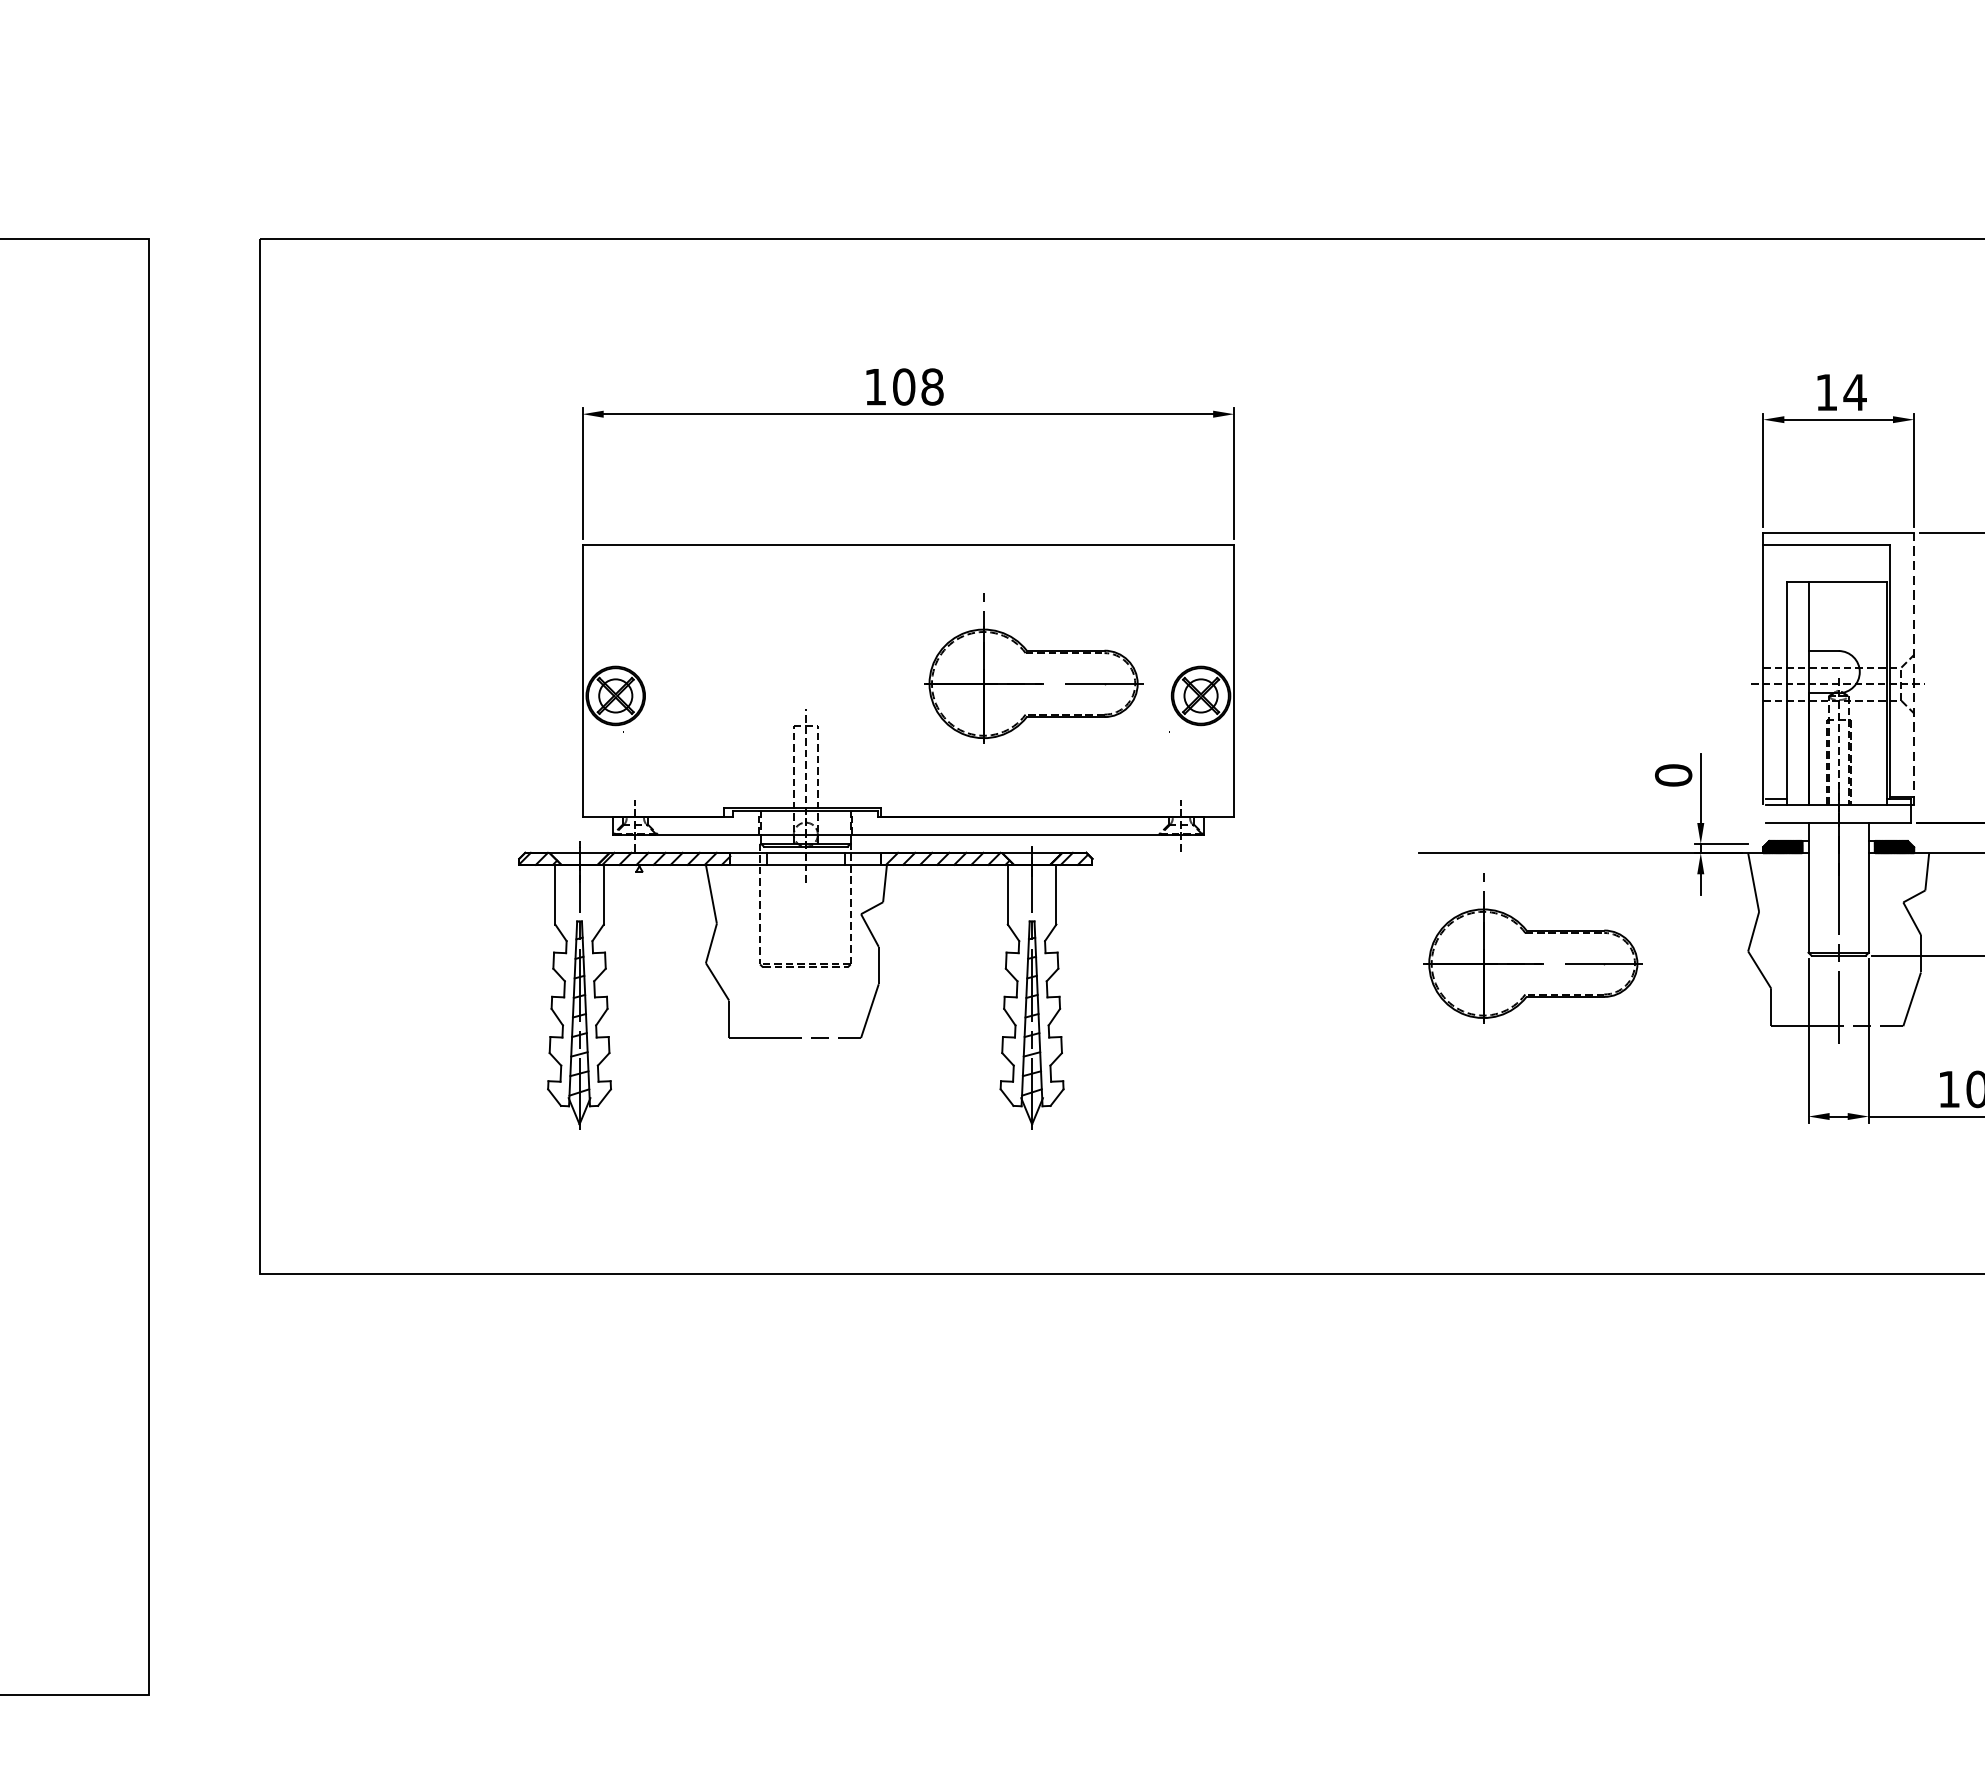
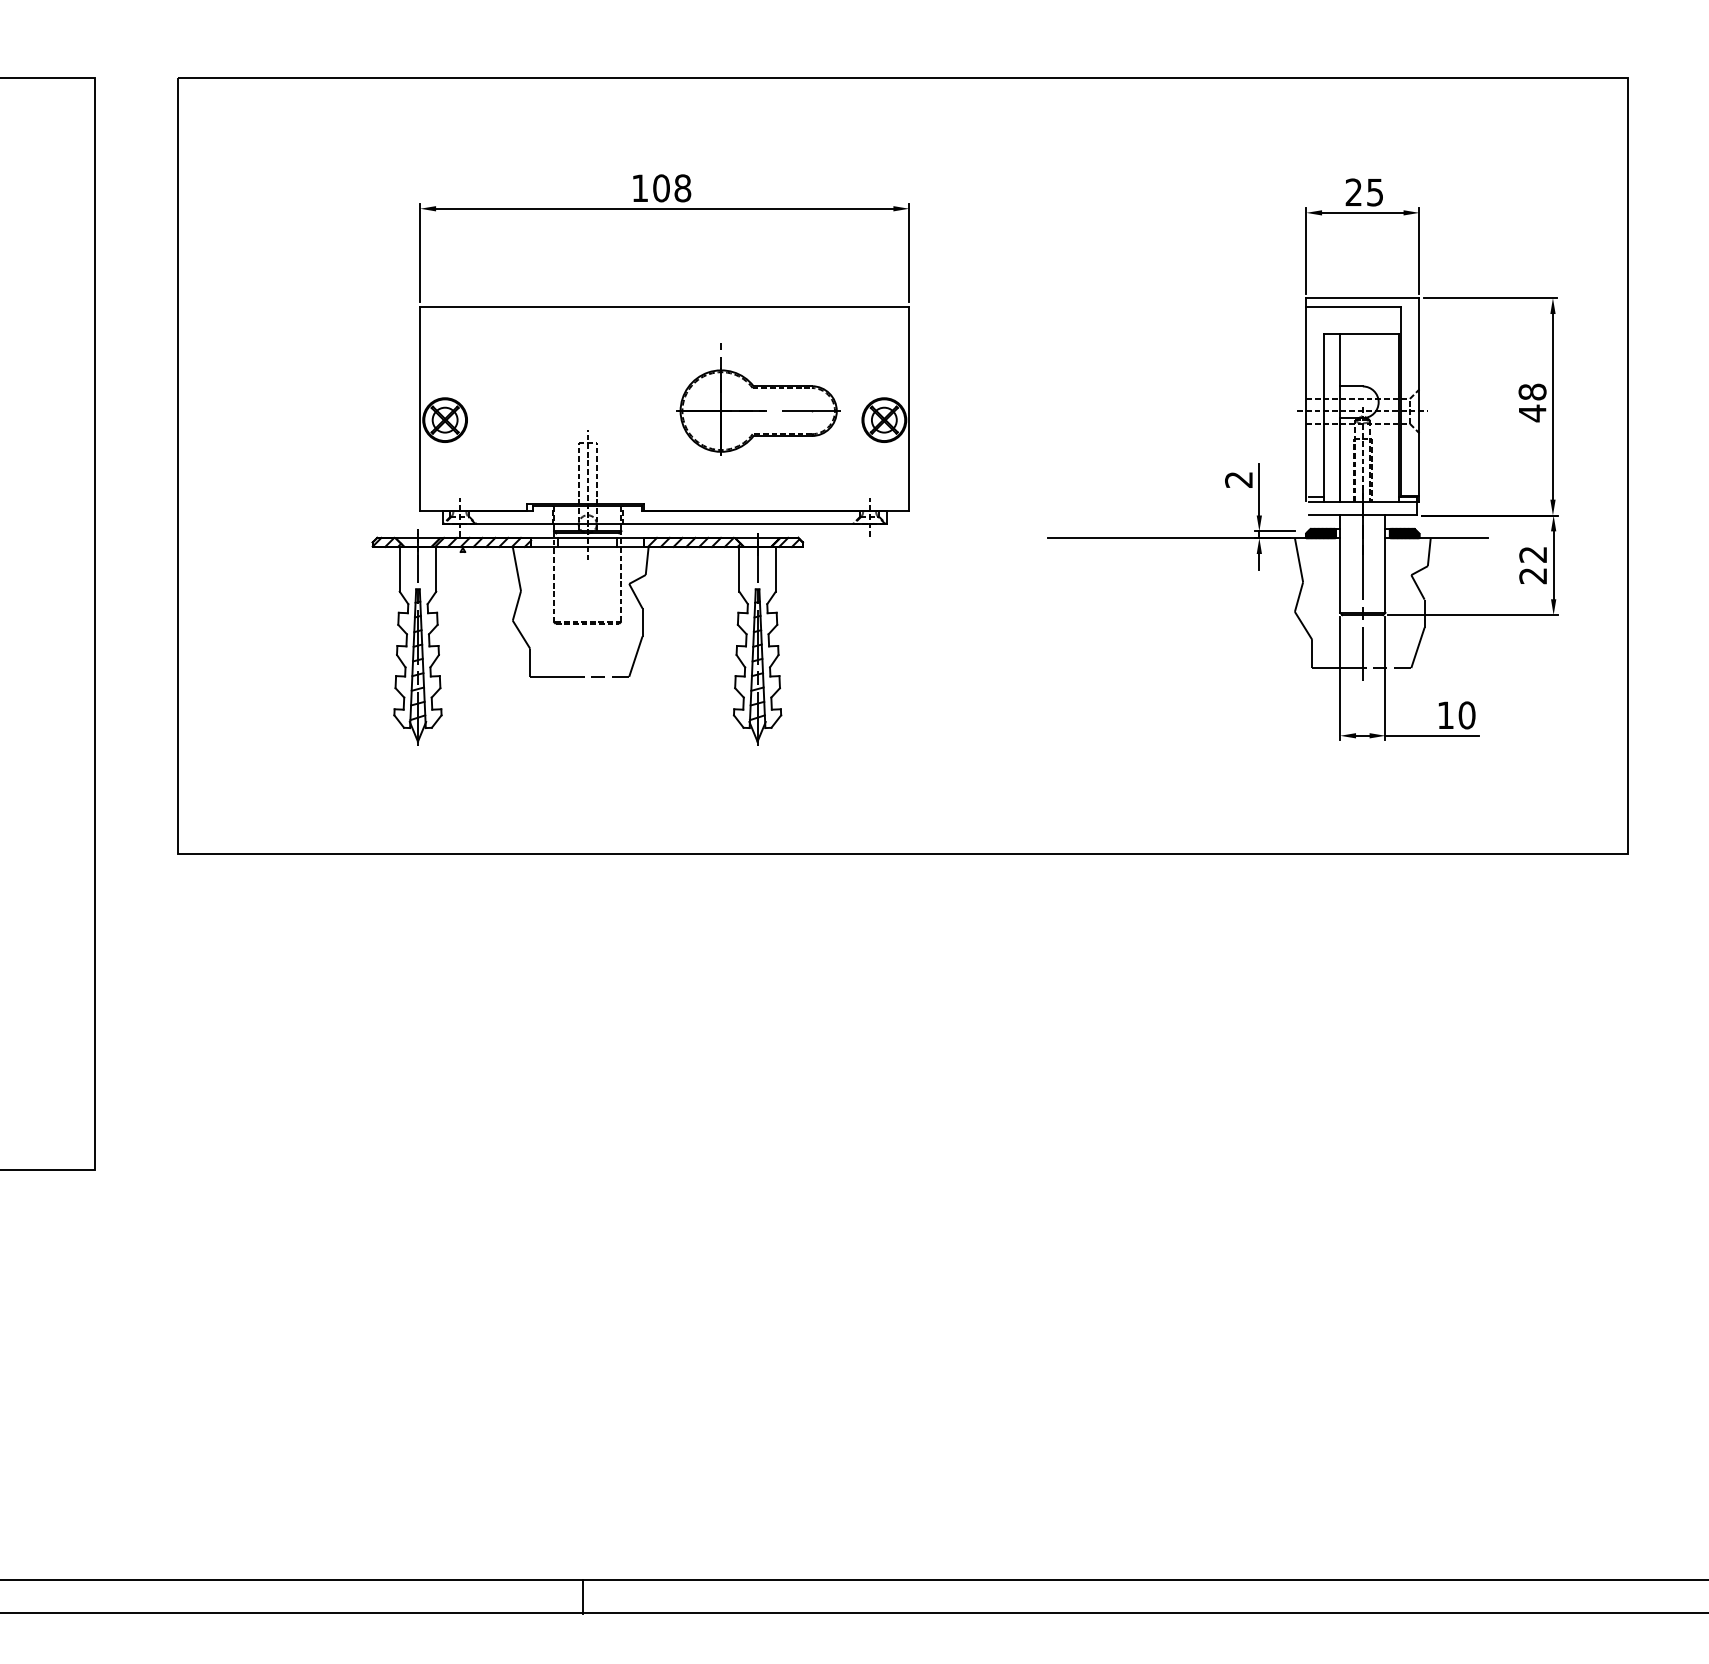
text: (1840, 392) -> (1364, 192), 14 -> 25
line: (1914, 669) -> (1419, 400), dashed -> solid
text: (1672, 774) -> (1238, 479), 0 -> 2
part: (1533, 948) -> (1133, 609), removed

